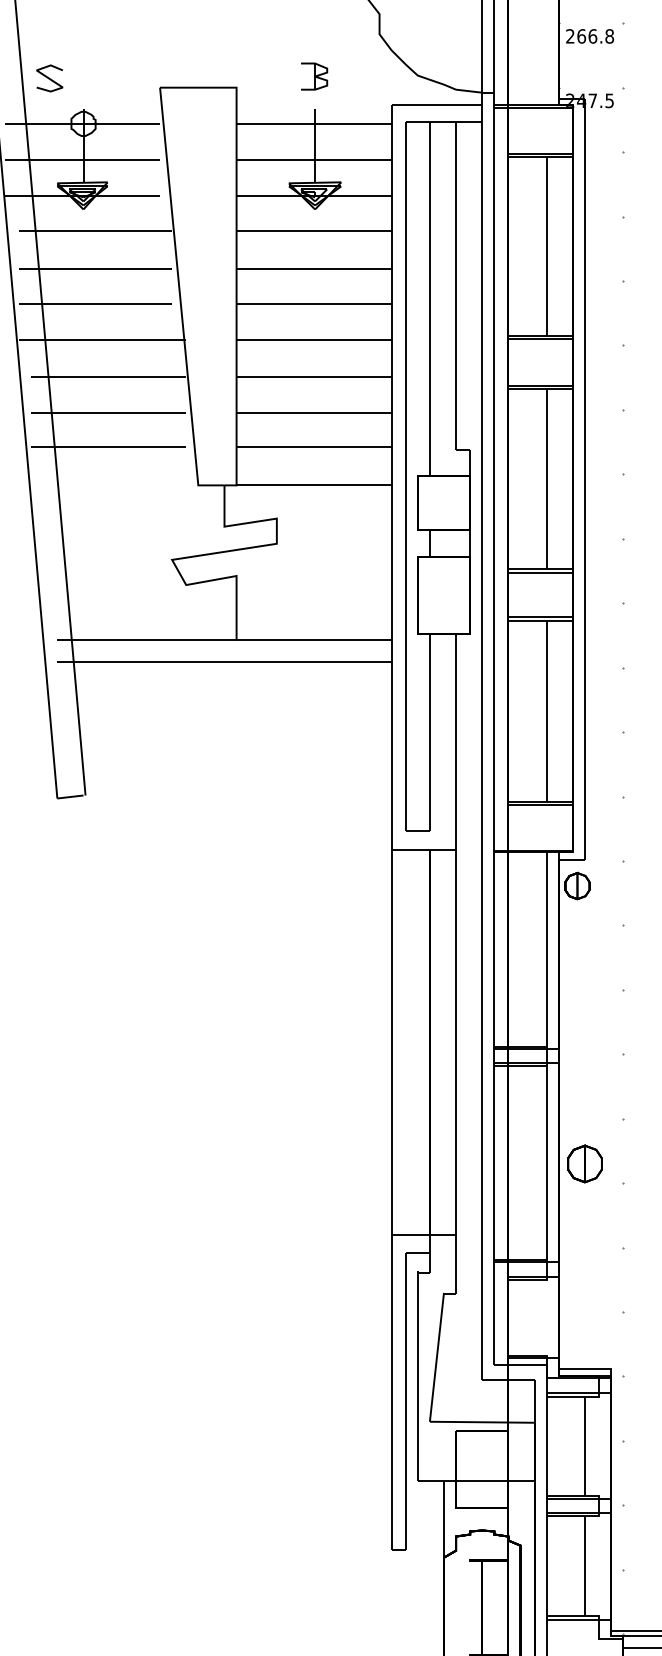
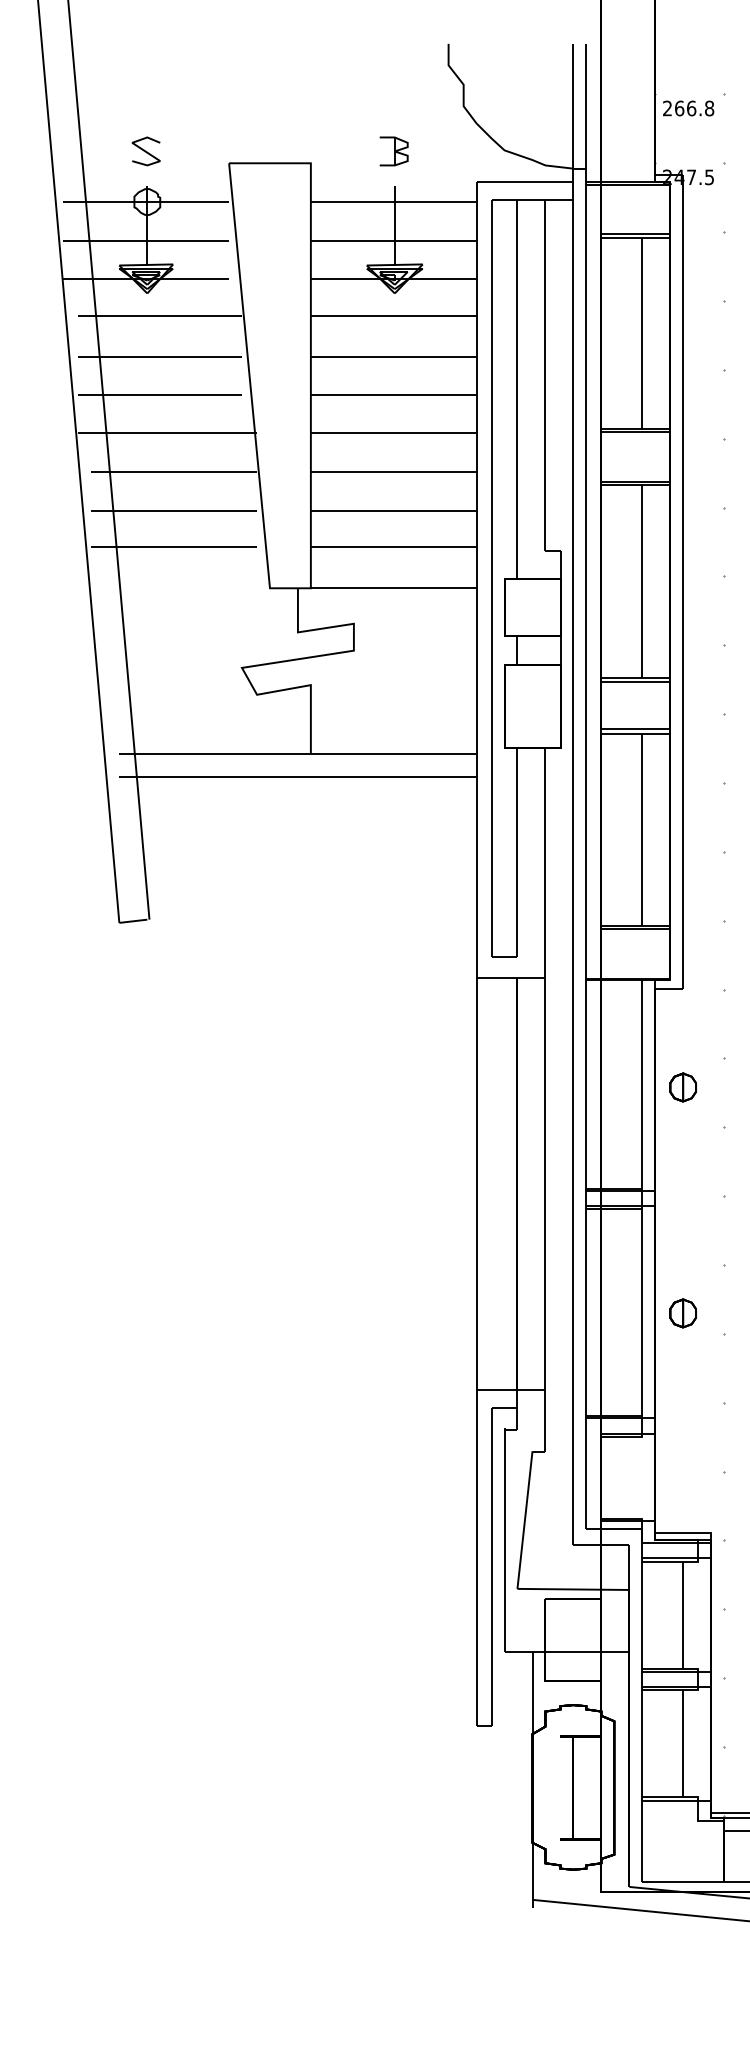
curve: (49, 78) -> (145, 151), moved
part: (576, 886) -> (682, 1087), moved
part: (584, 1164) -> (682, 1313), size x0.71

